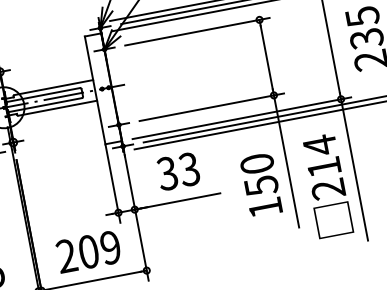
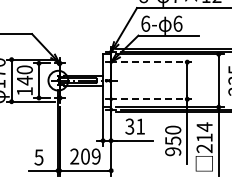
line: (198, 32) -> (157, 62), solid -> dashed
line: (213, 107) -> (157, 99), solid -> dashed
text: (189, 169) -> (140, 126), 33 -> 31
text: (266, 207) -> (173, 151), 150 -> 950

